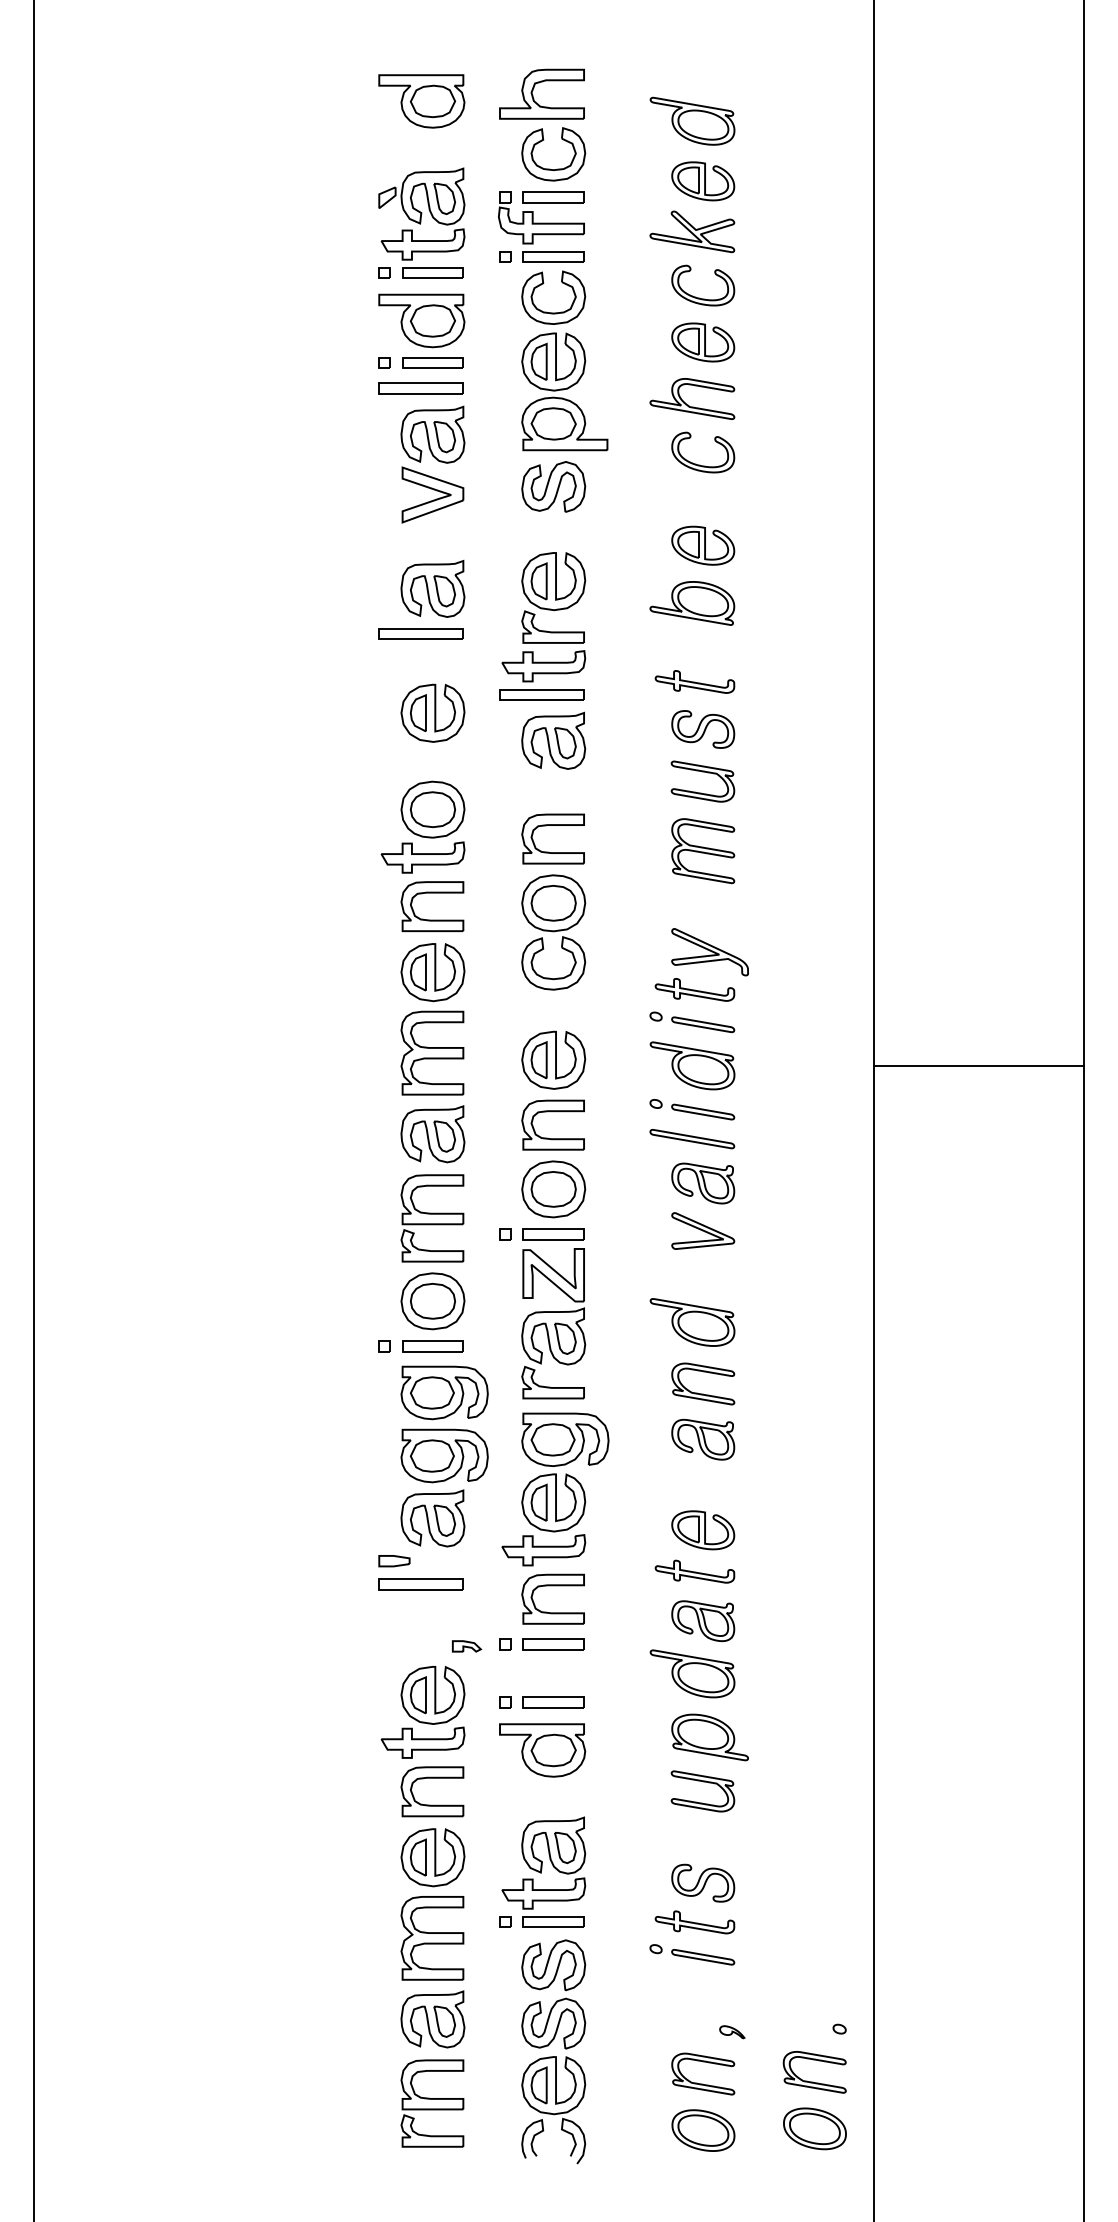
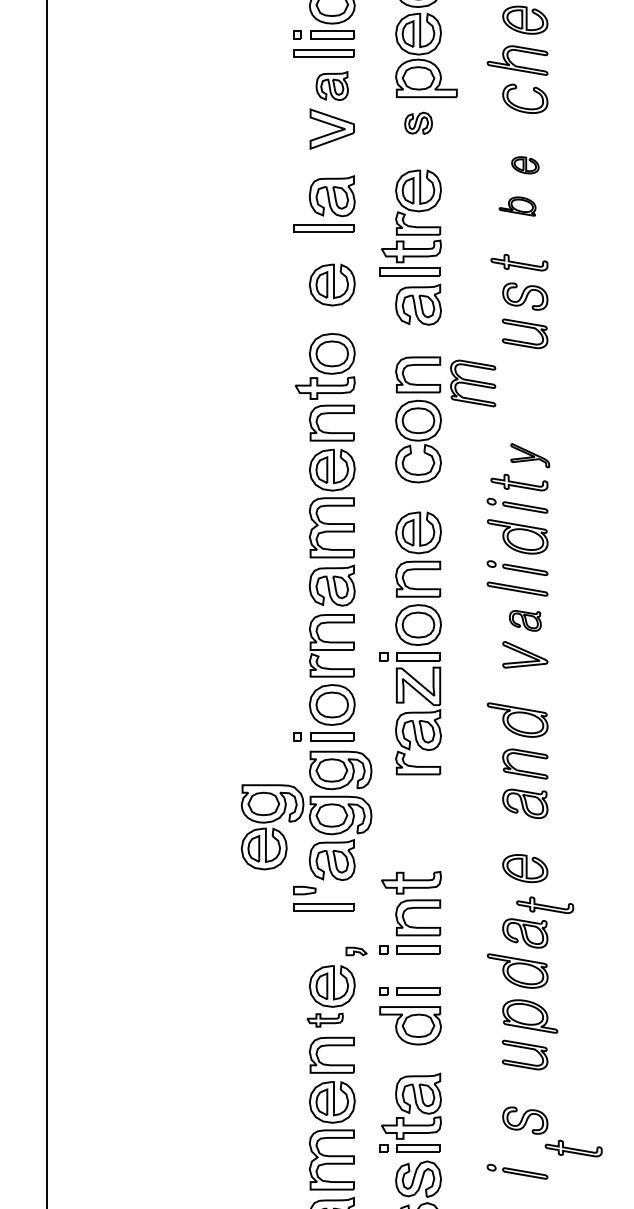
part: (432, 434) -> (331, 85), size x0.7
part: (553, 486) -> (418, 123), size x0.6
part: (703, 545) -> (525, 165), size x0.6
part: (692, 603) -> (517, 206), size x0.6
part: (703, 851) -> (473, 383), moved
part: (709, 952) -> (529, 455), size x0.7
part: (703, 1183) -> (525, 620), size x0.7
part: (565, 1472) -> (272, 827), moved
part: (694, 1571) -> (544, 905), moved
part: (422, 1742) -> (324, 1020), size x0.6
part: (694, 1922) -> (573, 1148), moved

